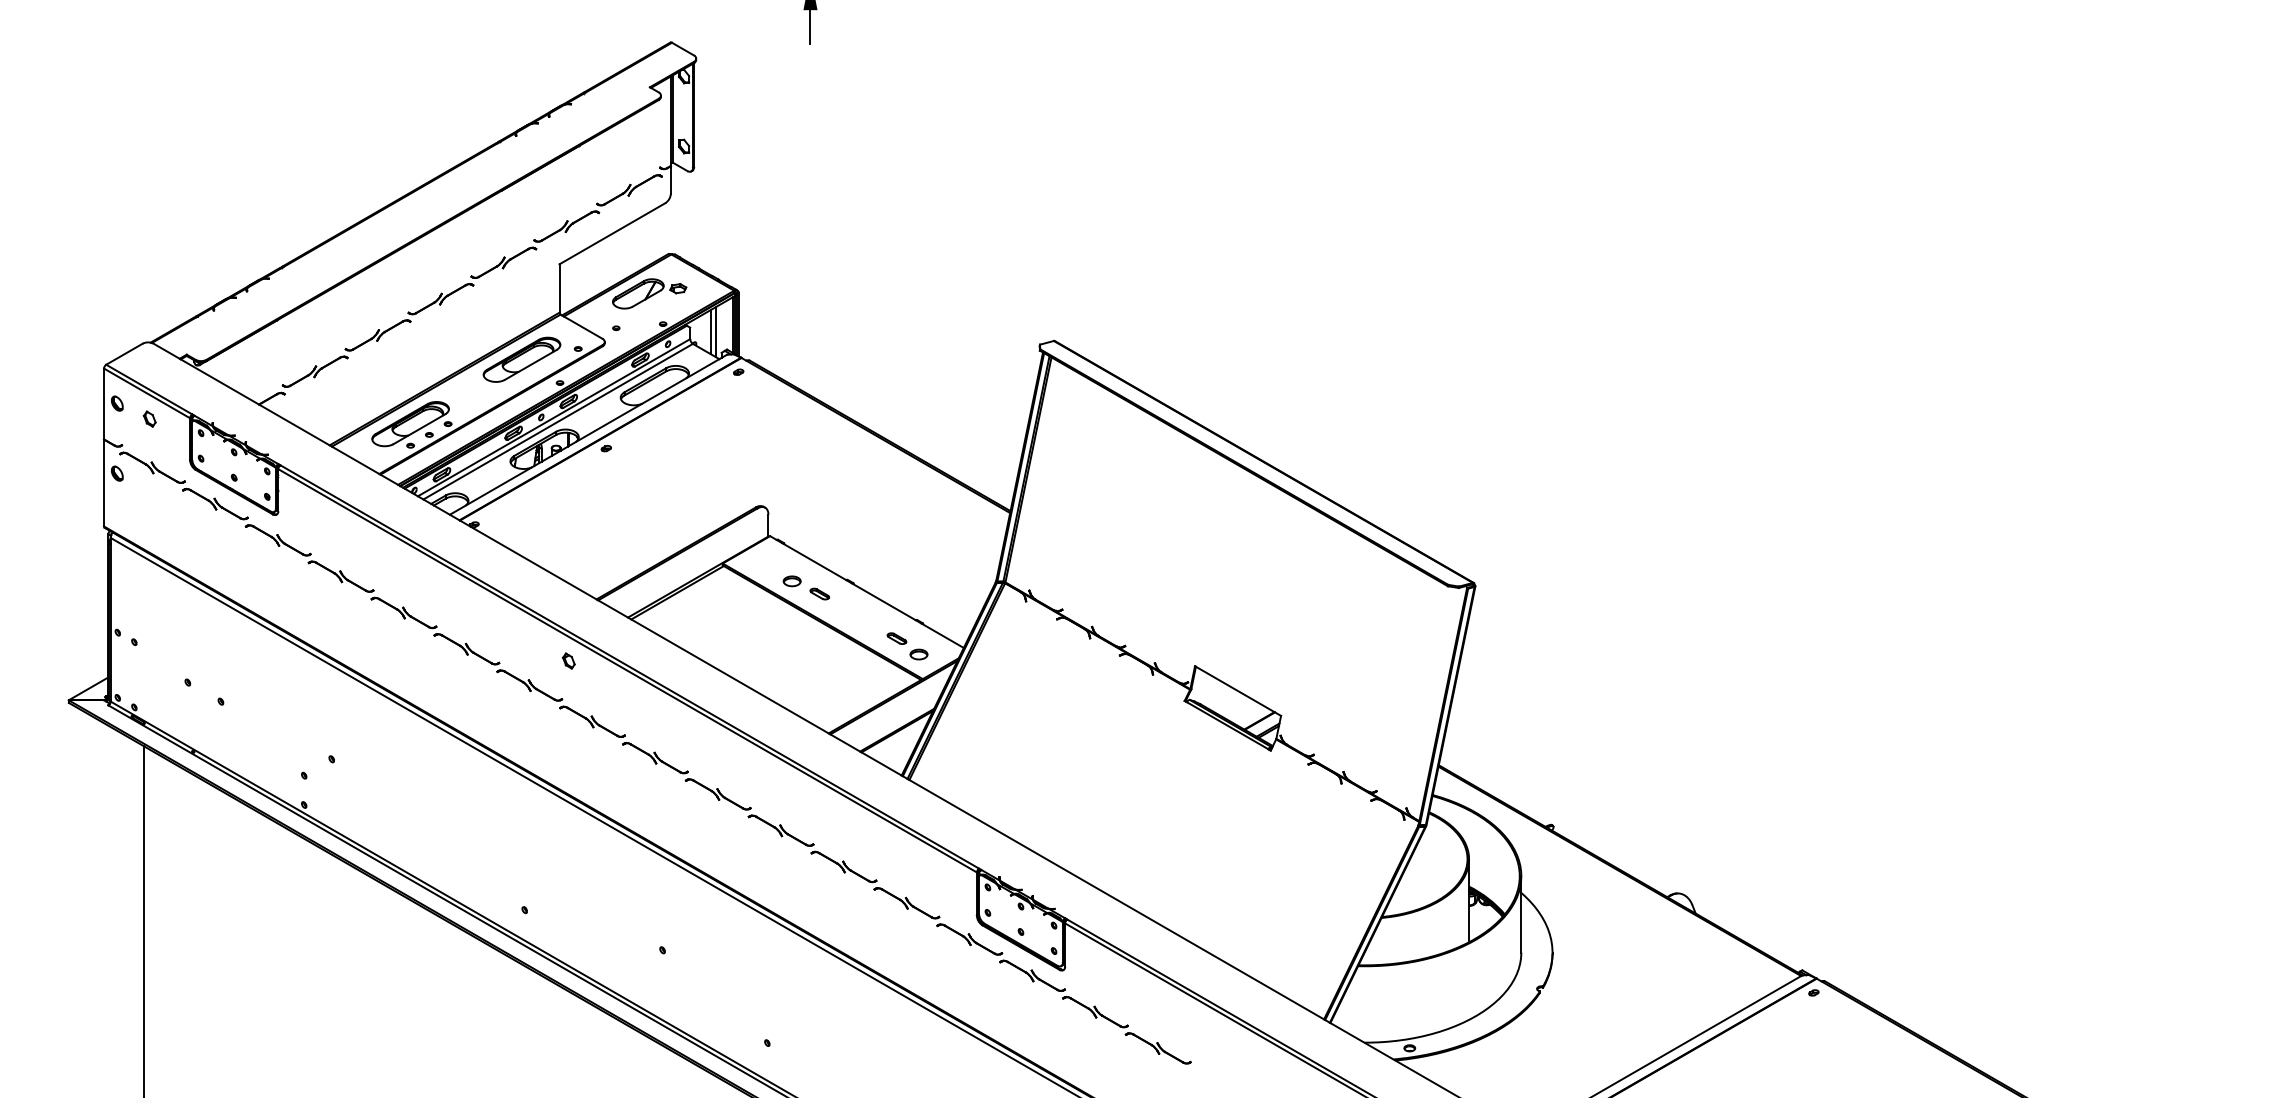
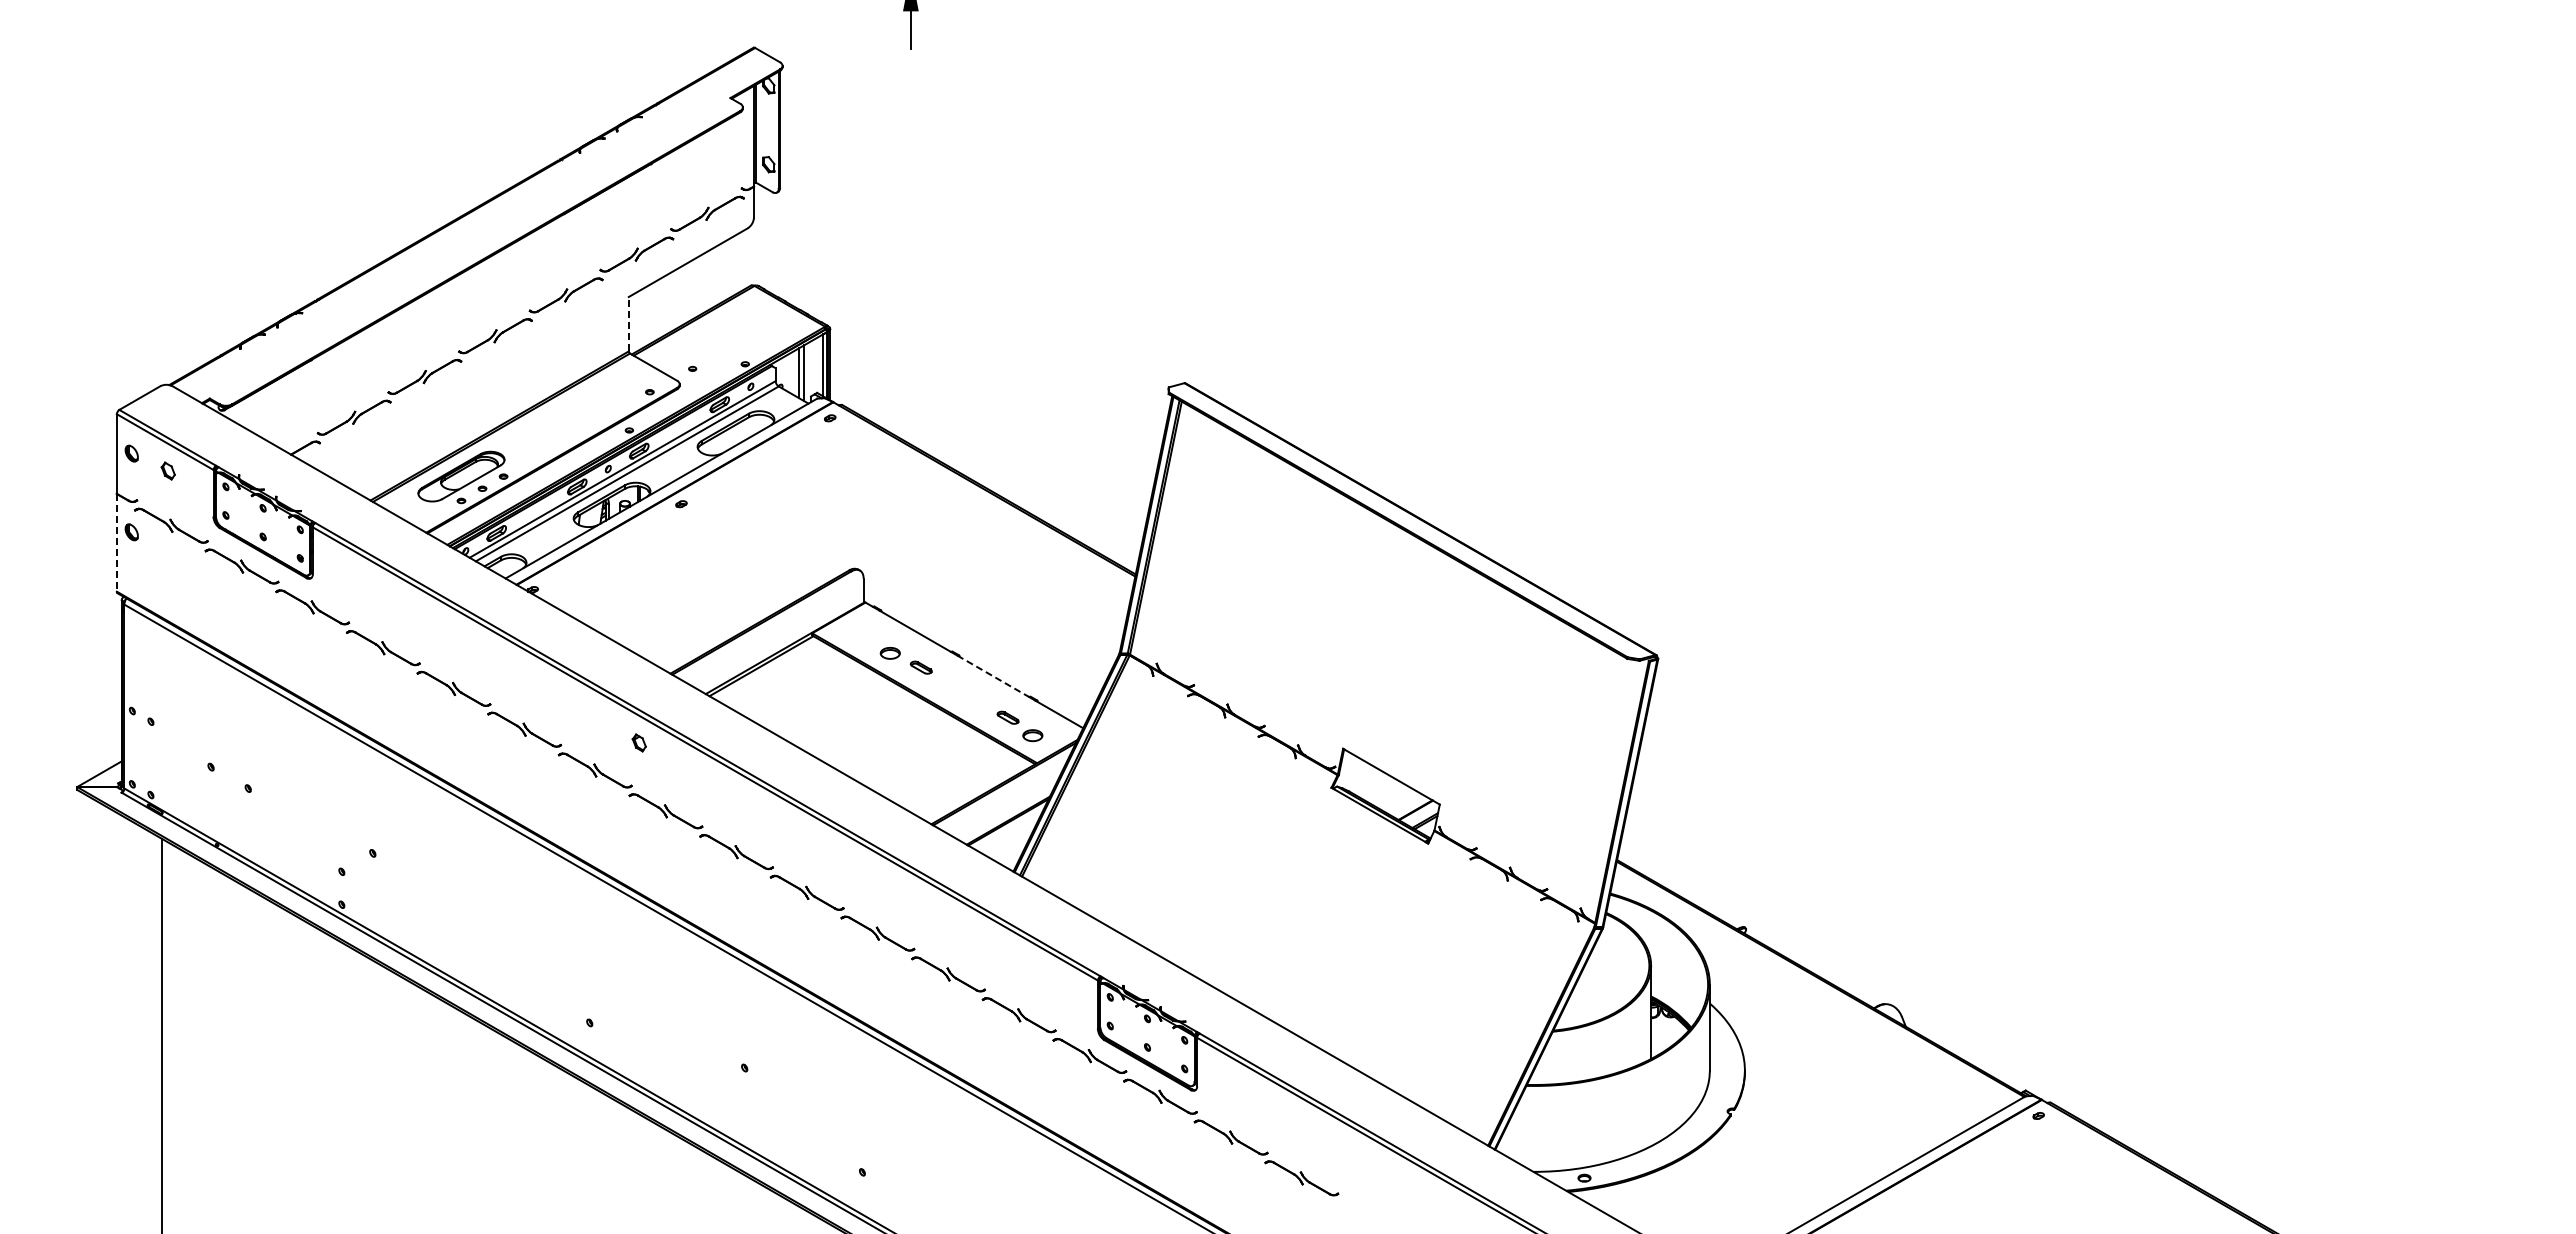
line: (559, 287) -> (628, 323), solid -> dashed
part: (649, 293) -> (730, 329), removed
part: (521, 359) -> (586, 404), removed
line: (103, 482) -> (116, 542), solid -> dashed
line: (883, 601) -> (993, 676), solid -> dashed

